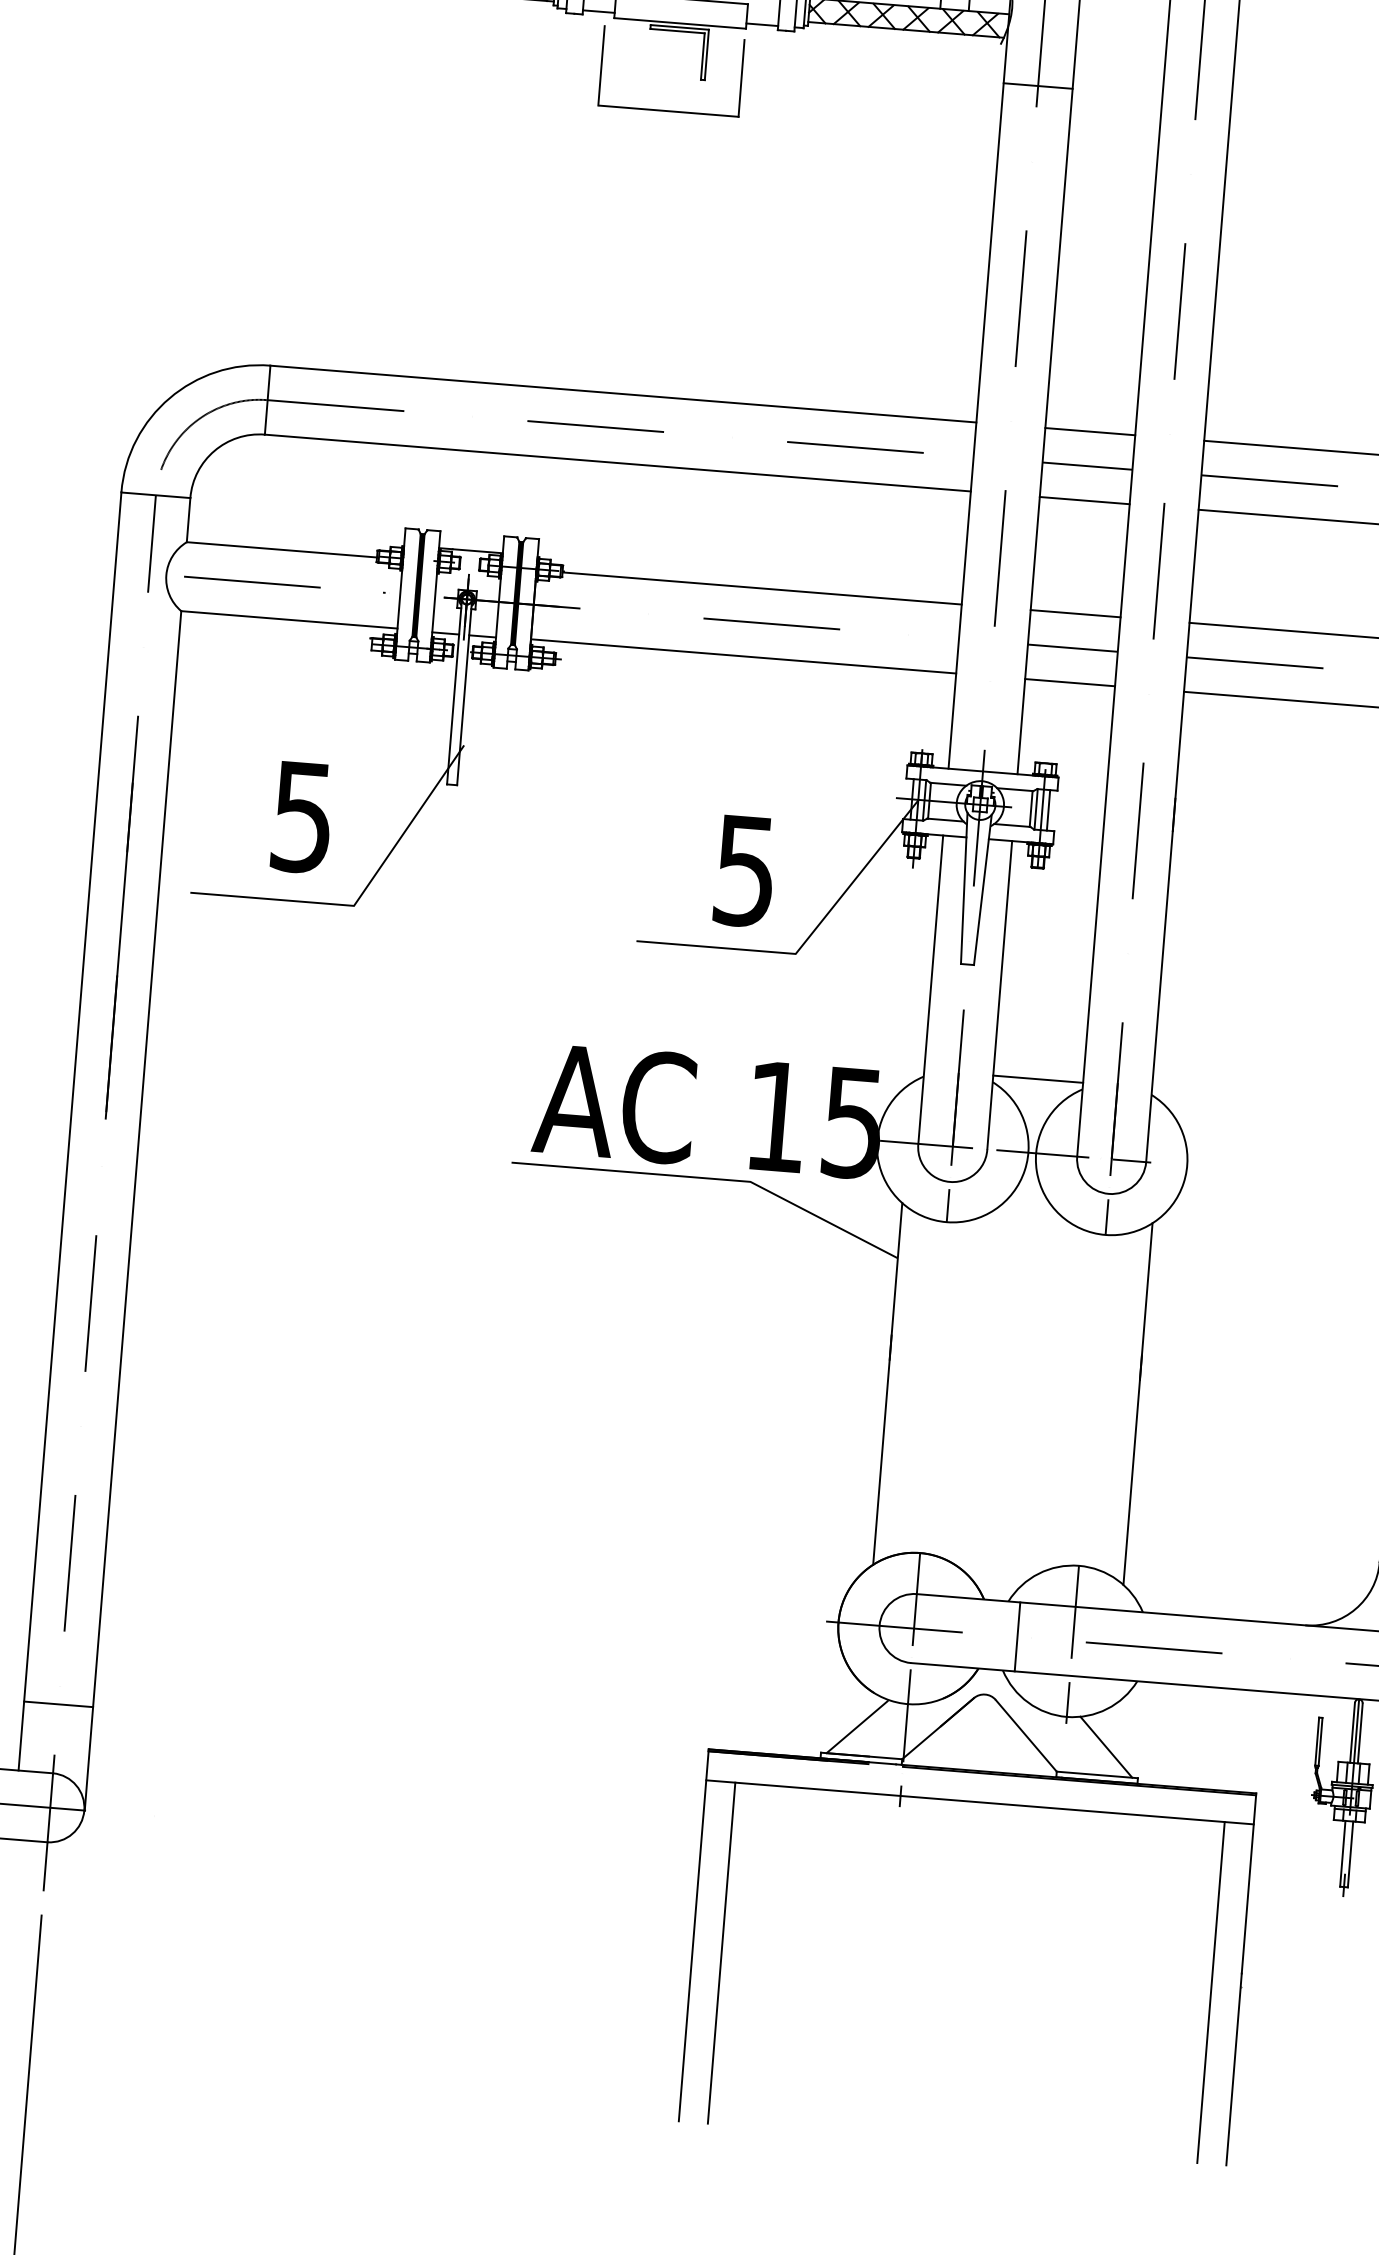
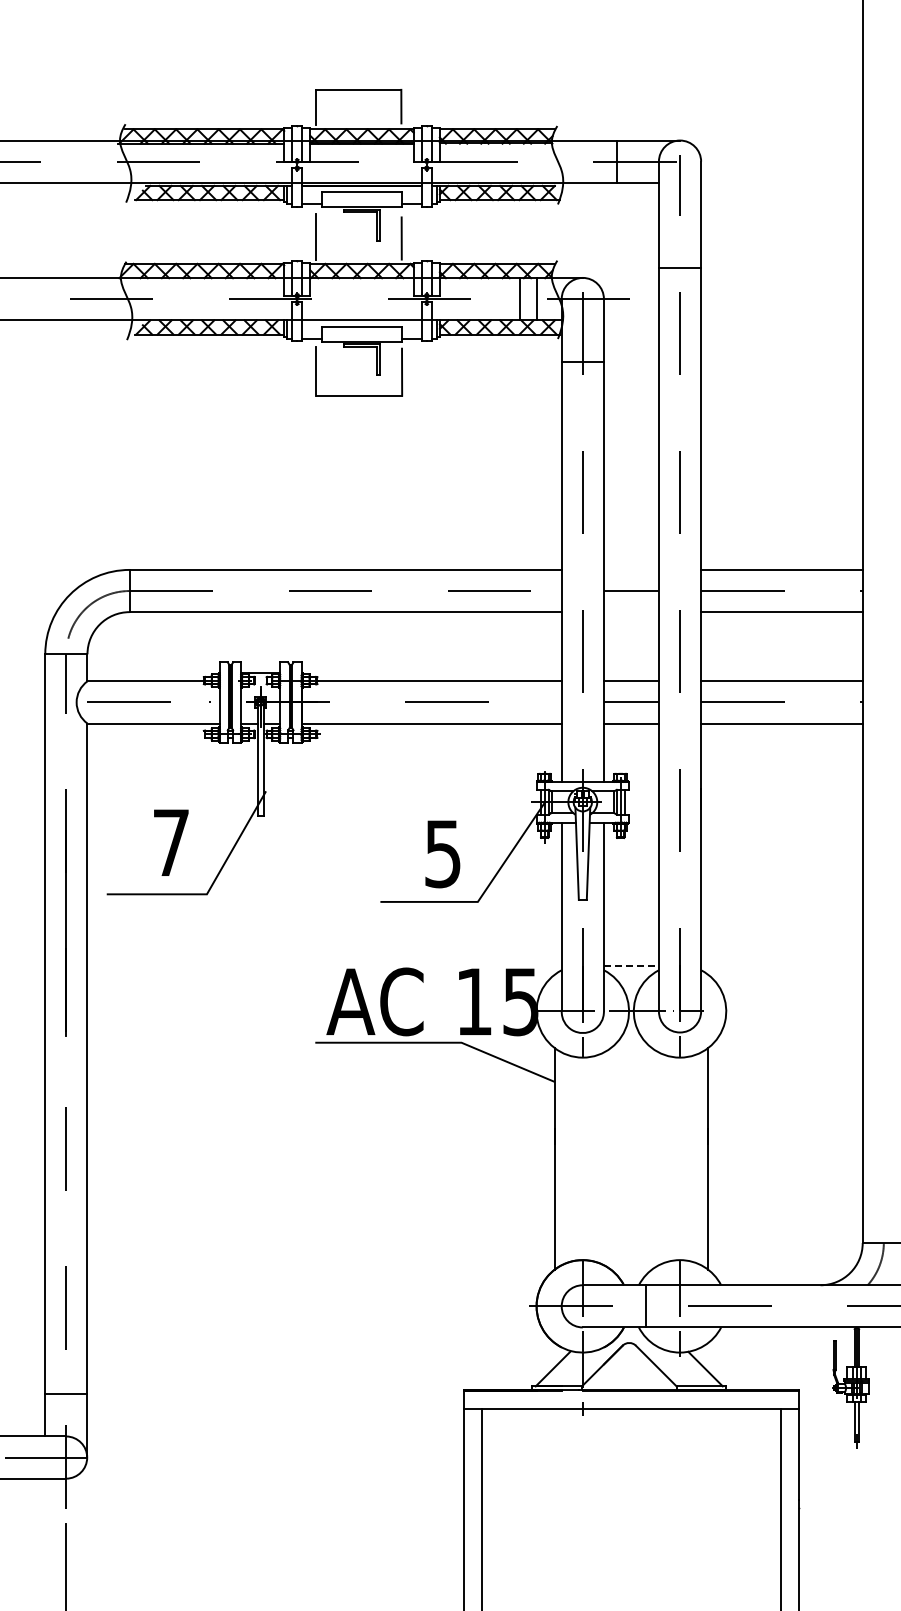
line: (1088, 430) -> (630, 569), removed
line: (1083, 501) -> (630, 612), removed
text: (301, 818) -> (170, 843), 5 -> 7
line: (1038, 1079) -> (631, 966), solid -> dashed

